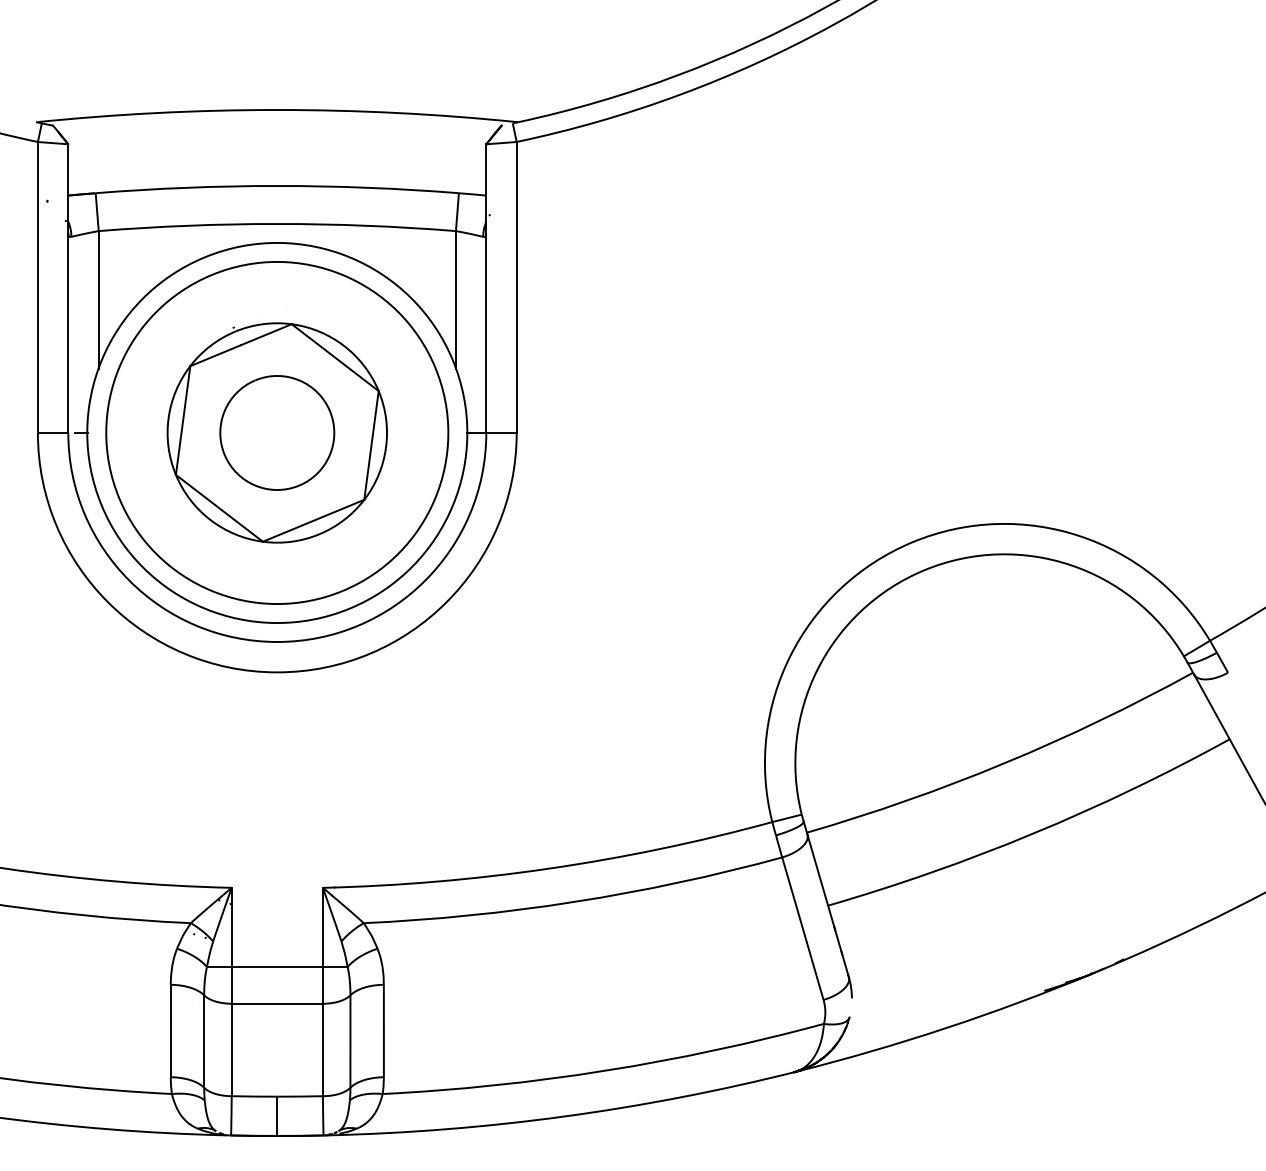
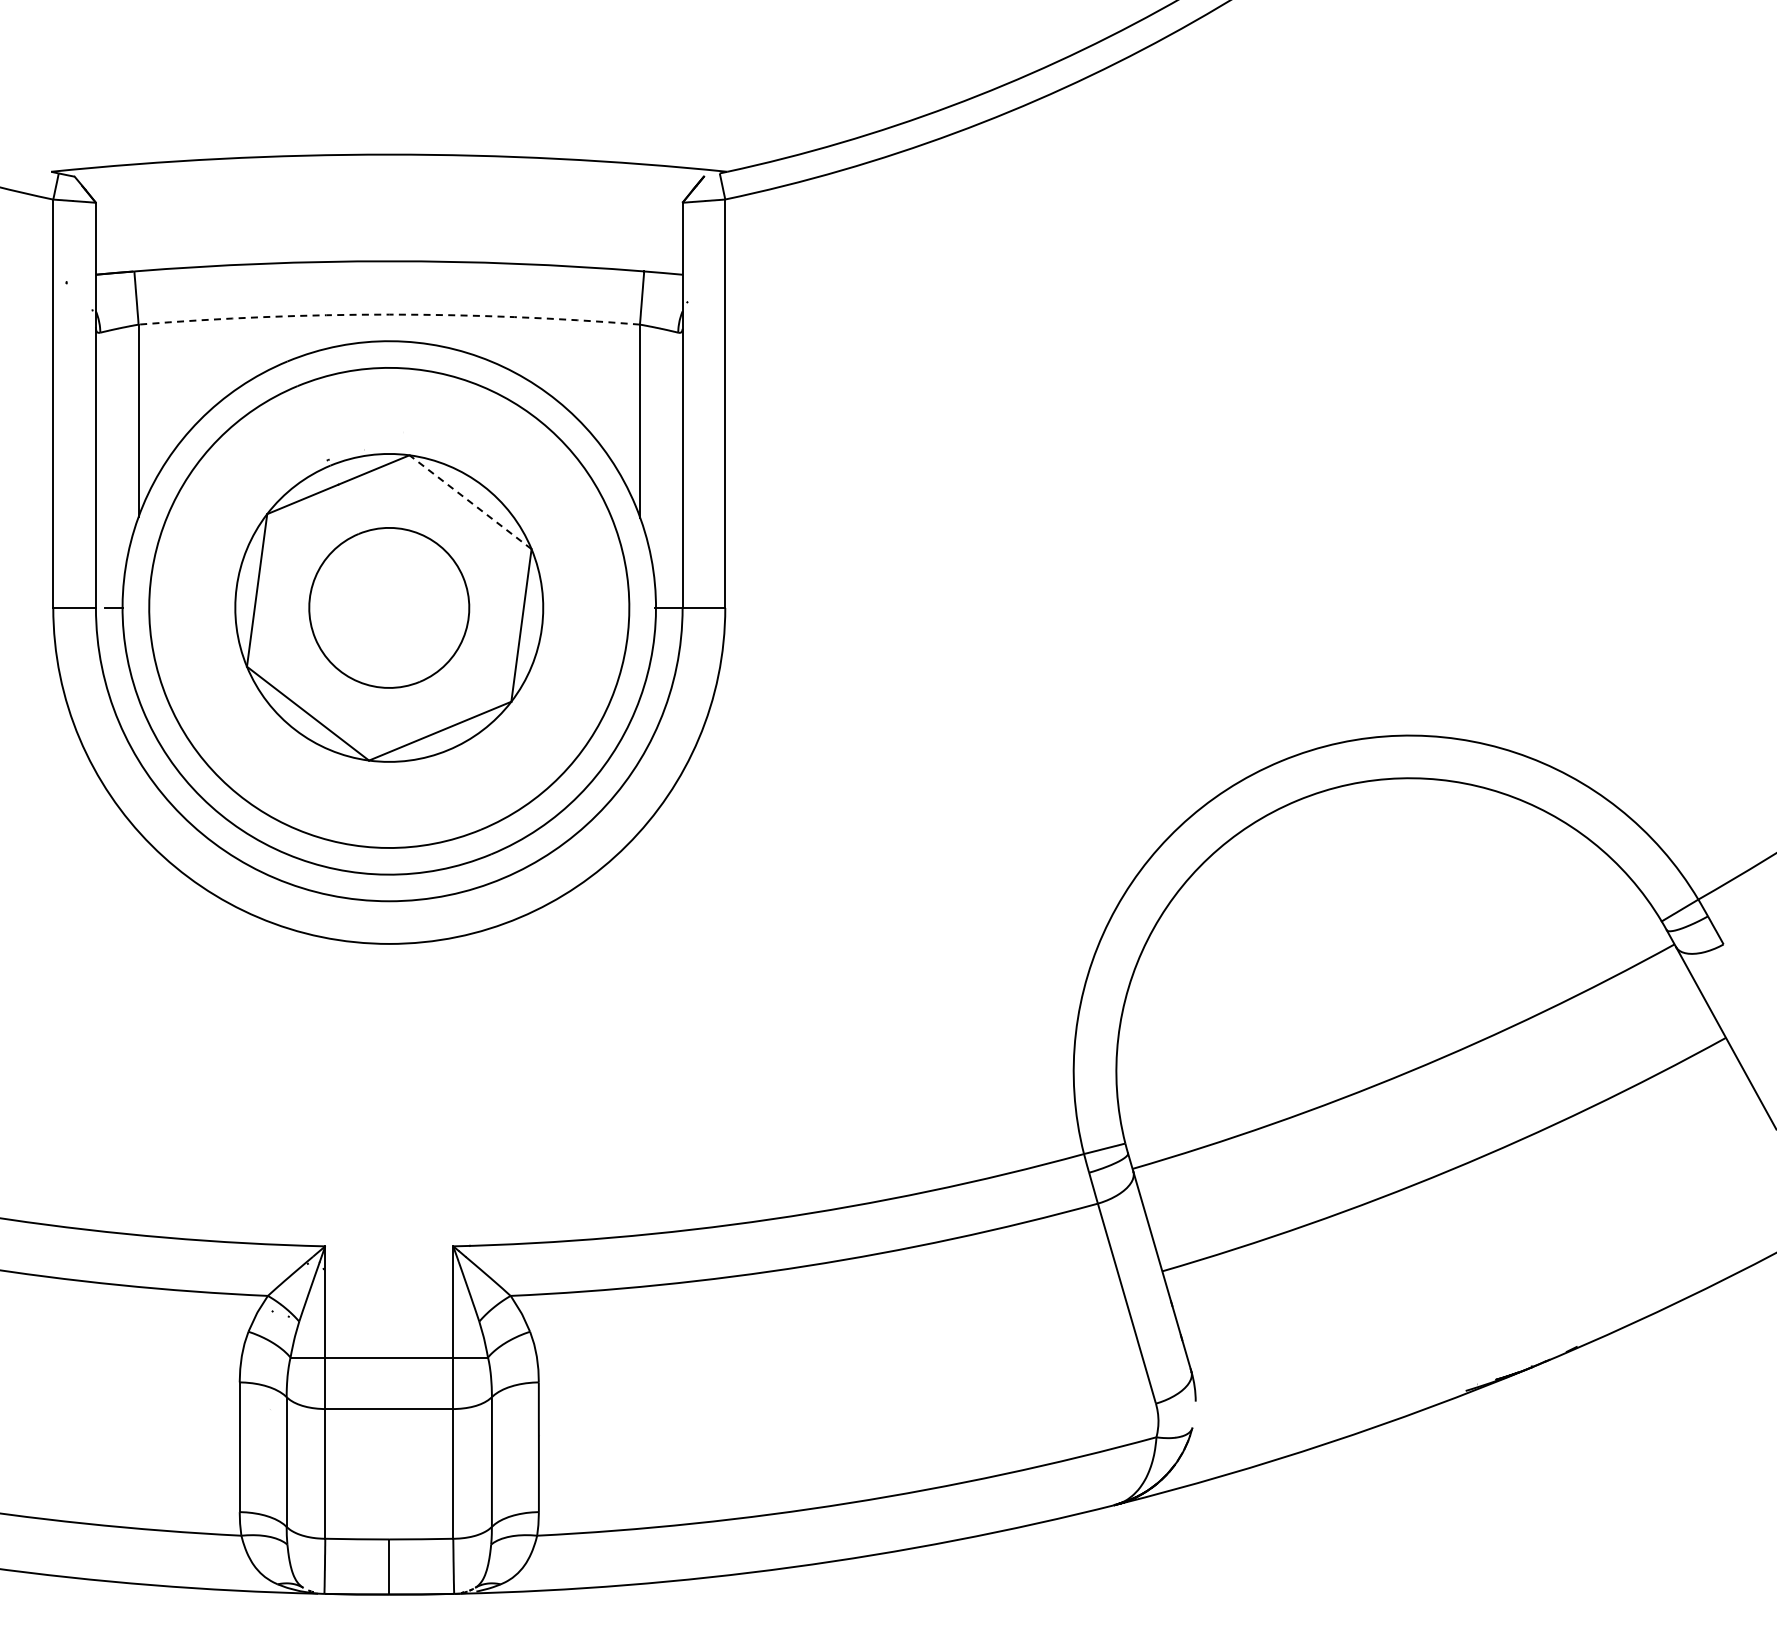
arc: (277, 223) -> (389, 314), solid -> dashed
line: (335, 357) -> (470, 502), solid -> dashed

